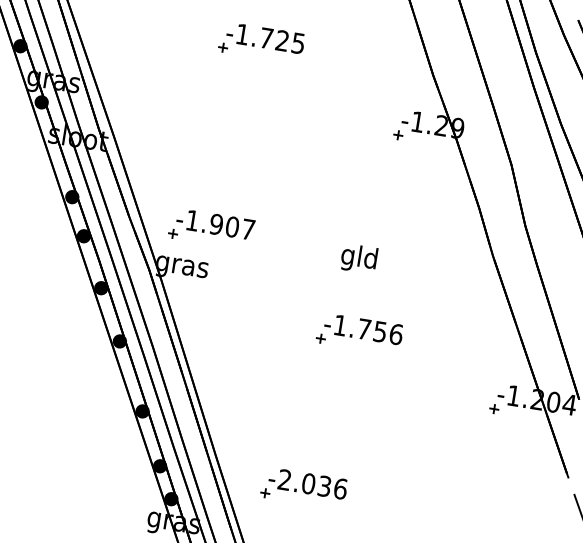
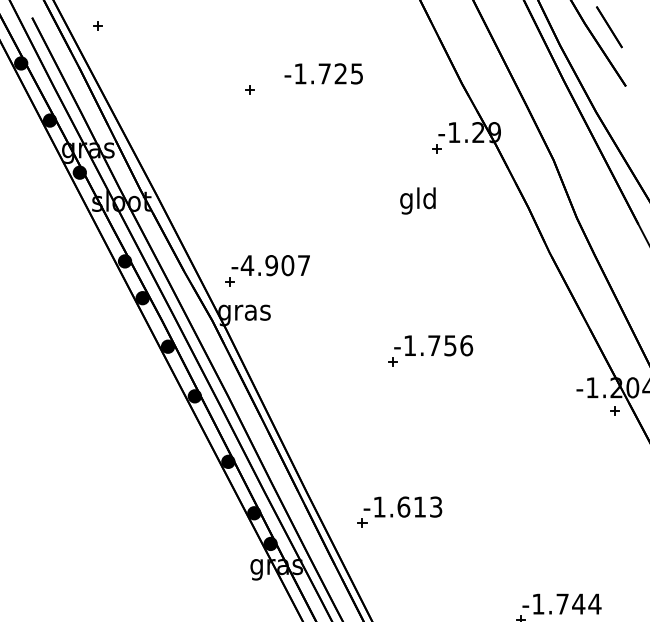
text: (265, 37) -> (323, 73), moved
text: (192, 220) -> (247, 265), -1.907 -> -4.907
text: (358, 258) -> (417, 200), moved
part: (493, 408) -> (614, 410), moved
text: (312, 483) -> (407, 506), -2.036 -> -1.613

